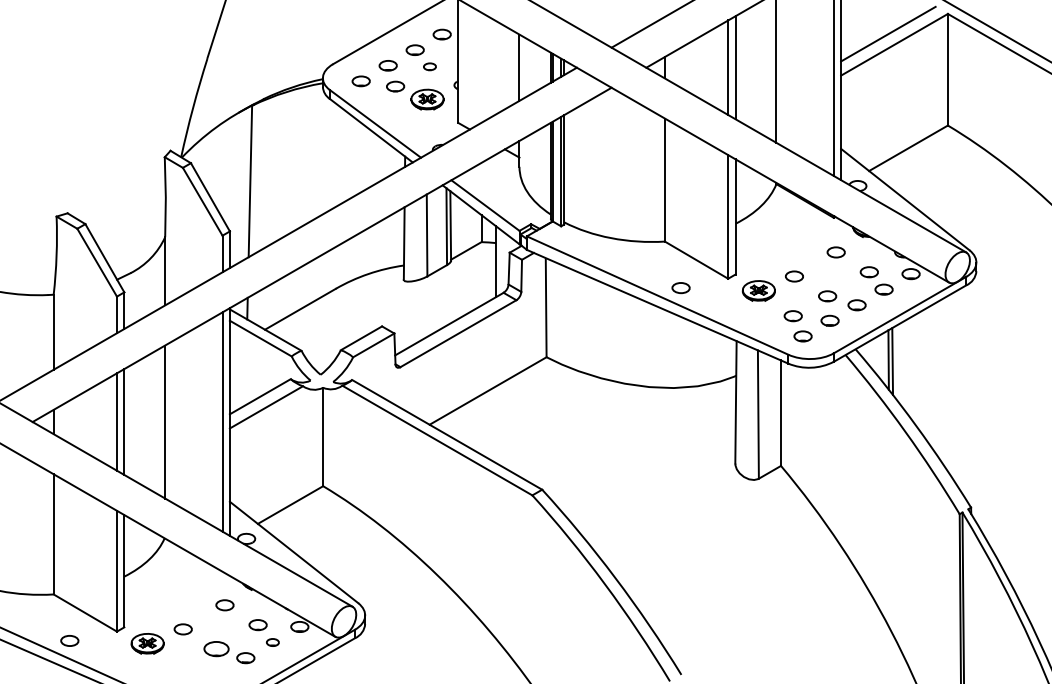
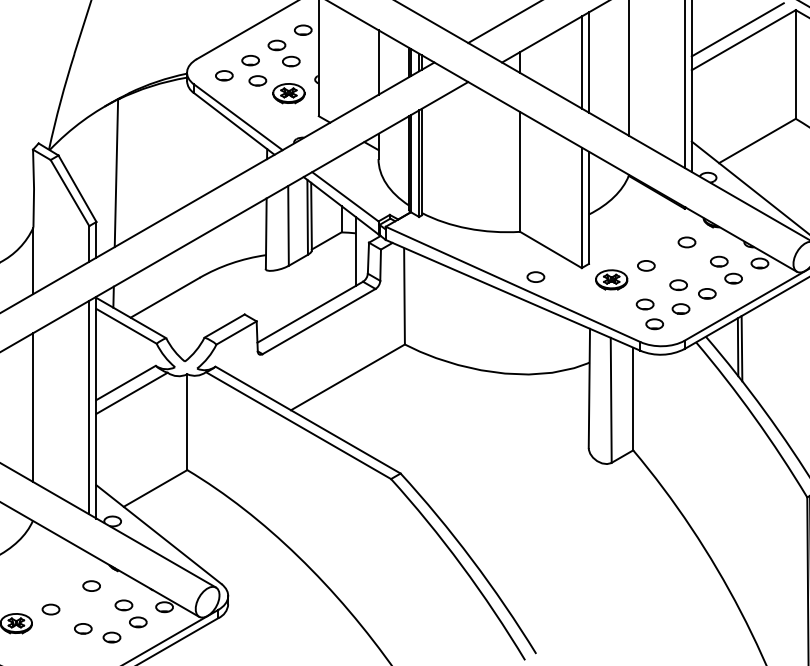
part: (429, 66) -> (290, 61), size x1.43
part: (272, 642) -> (137, 622), size x1.43
part: (215, 649) -> (82, 629), size x0.71

